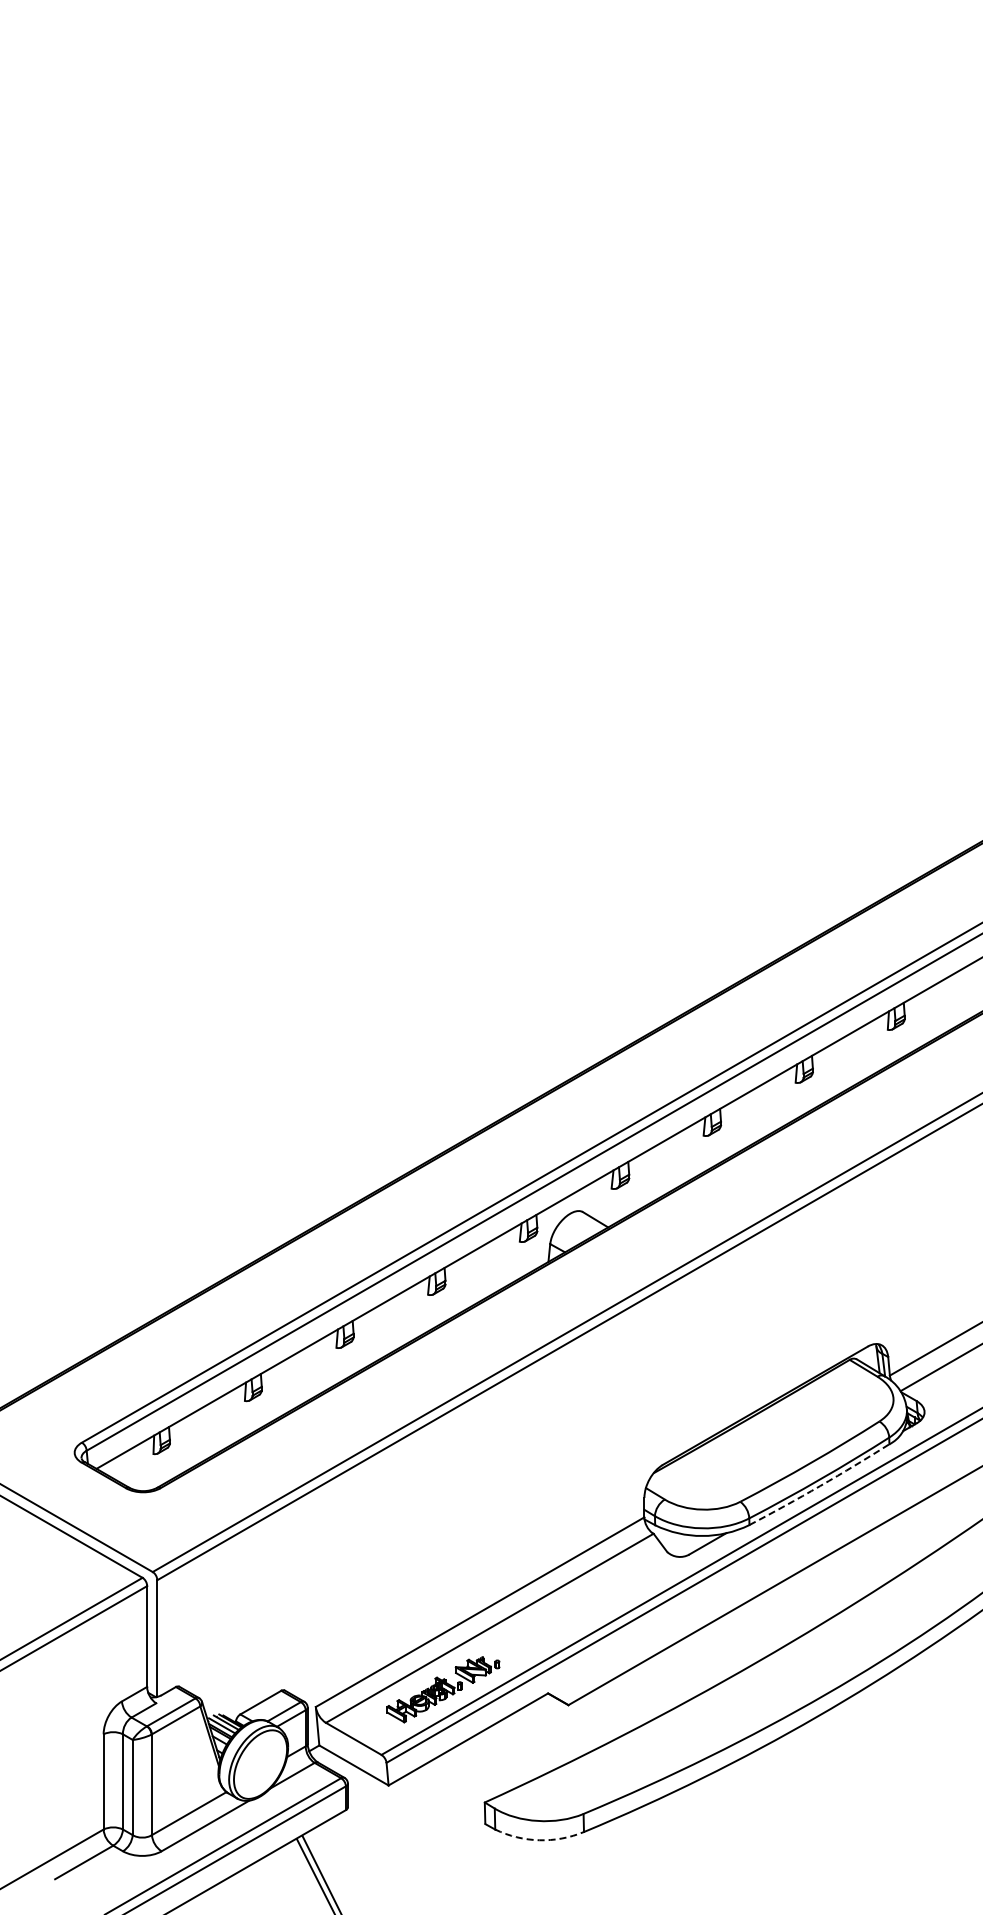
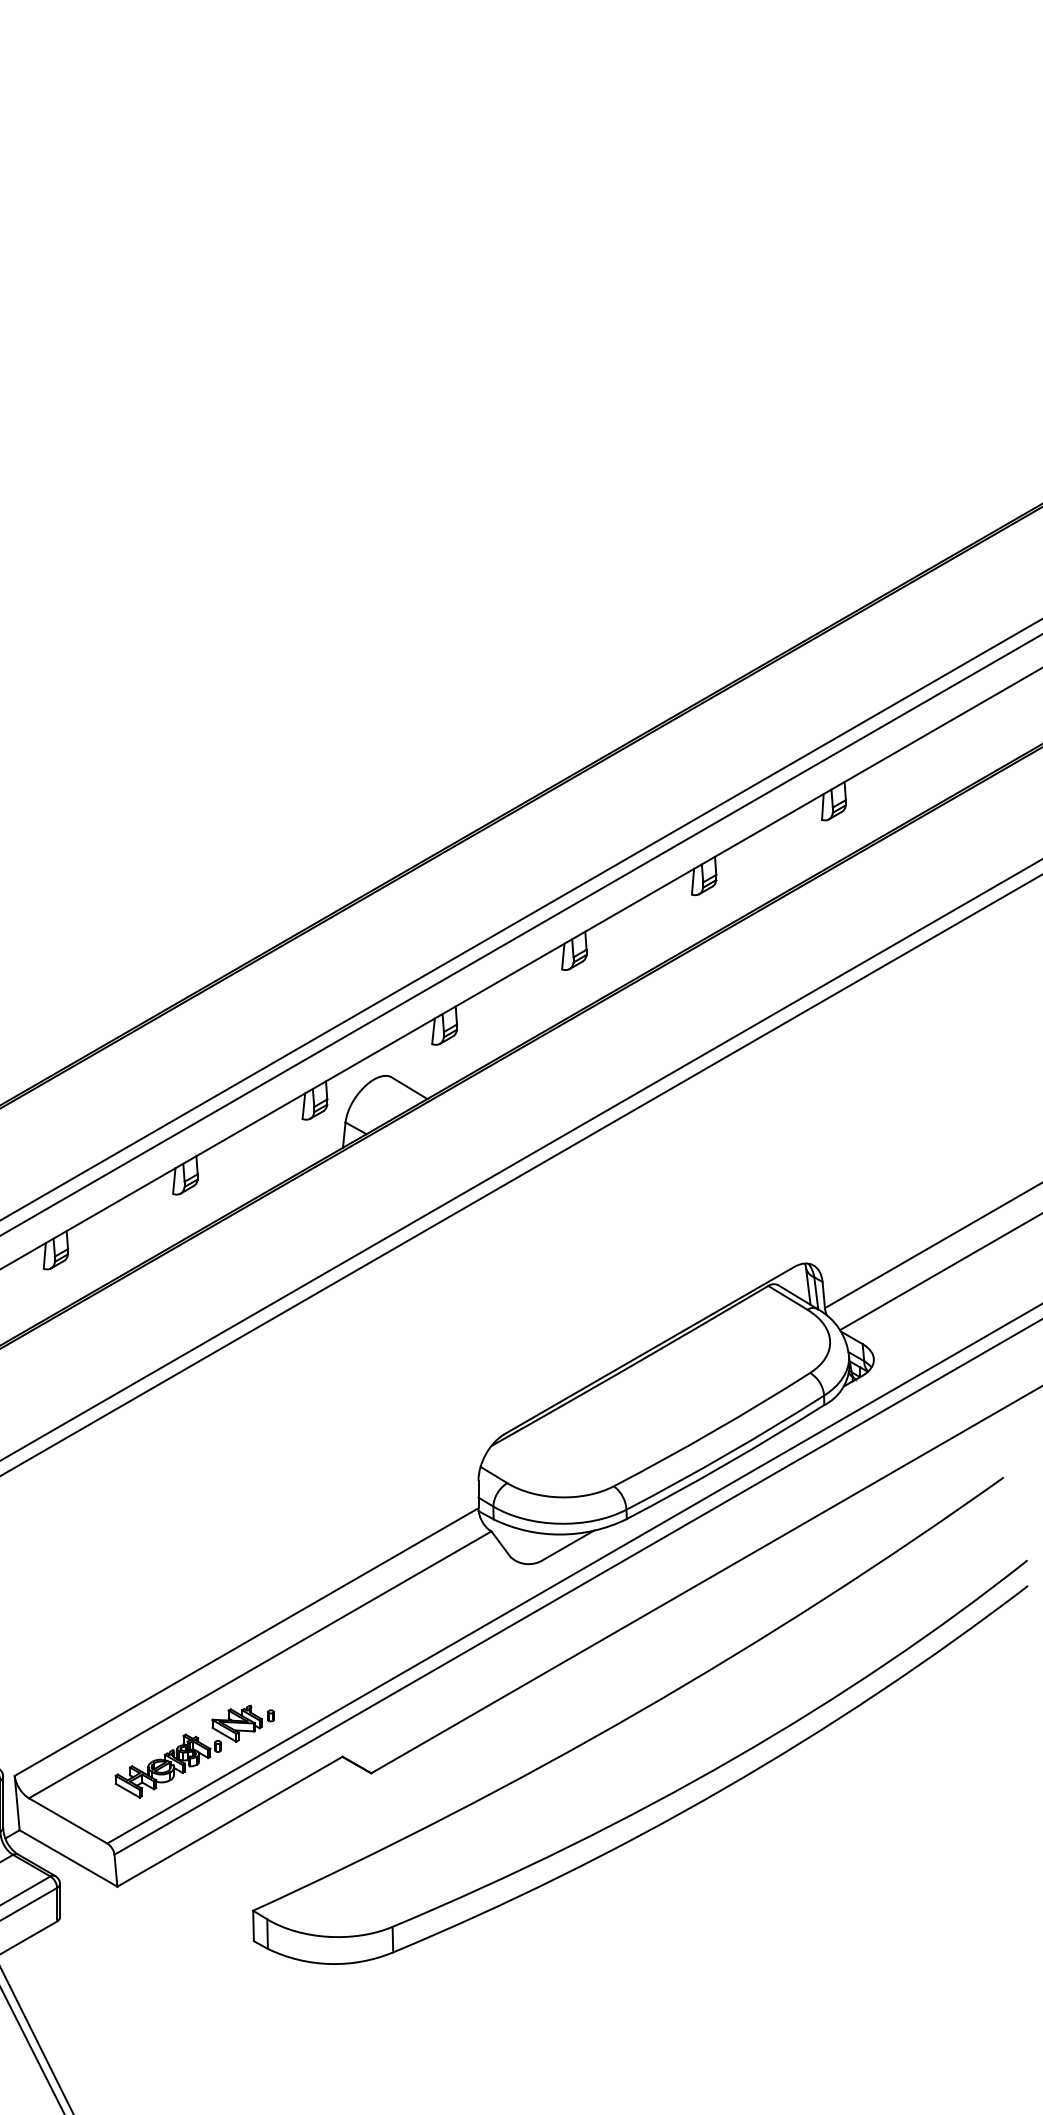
arc: (820, 1486) -> (727, 1464), dashed -> solid
arc: (539, 1840) -> (330, 1964), dashed -> solid

